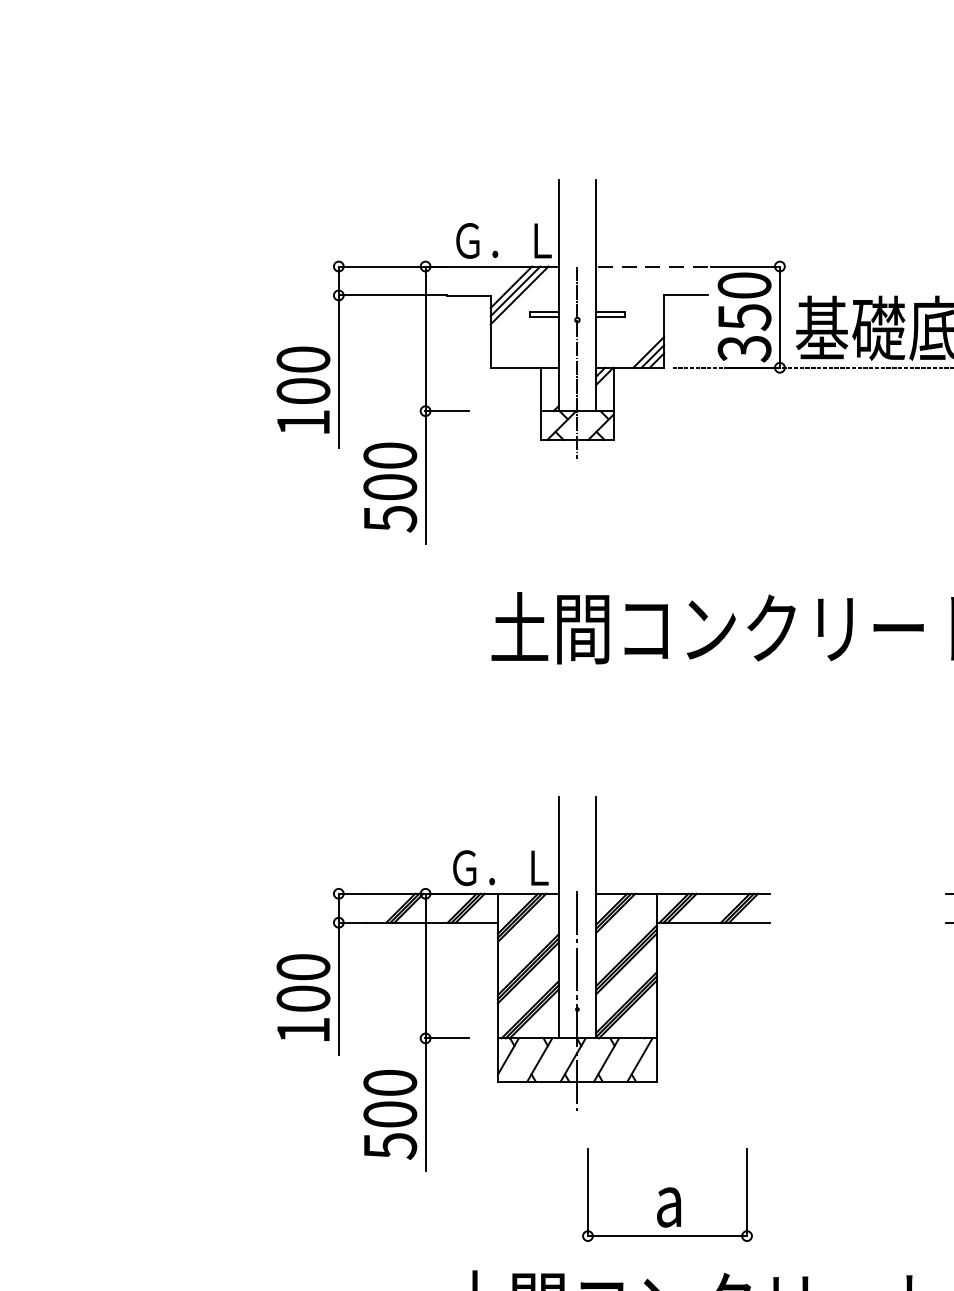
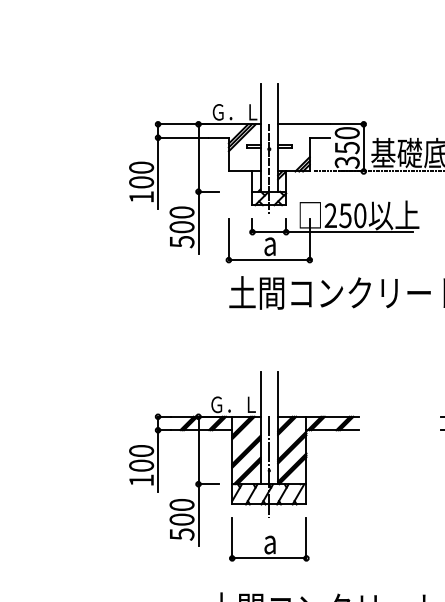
line: (652, 266) -> (304, 124), dashed -> solid
part: (691, 496) -> (322, 231), added
part: (667, 1195) -> (269, 539), moved

